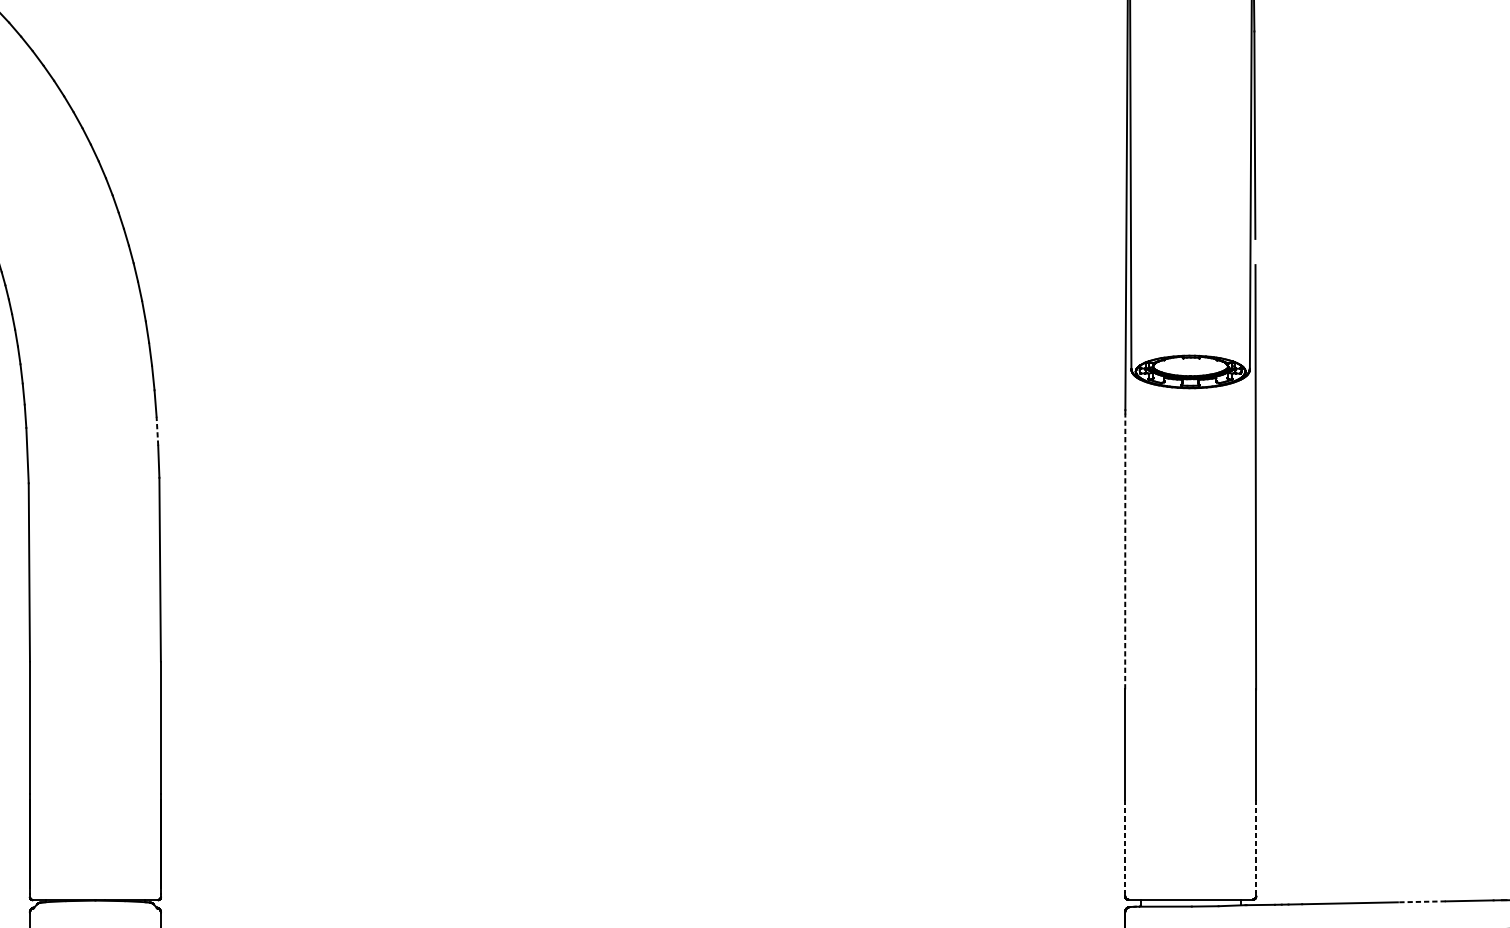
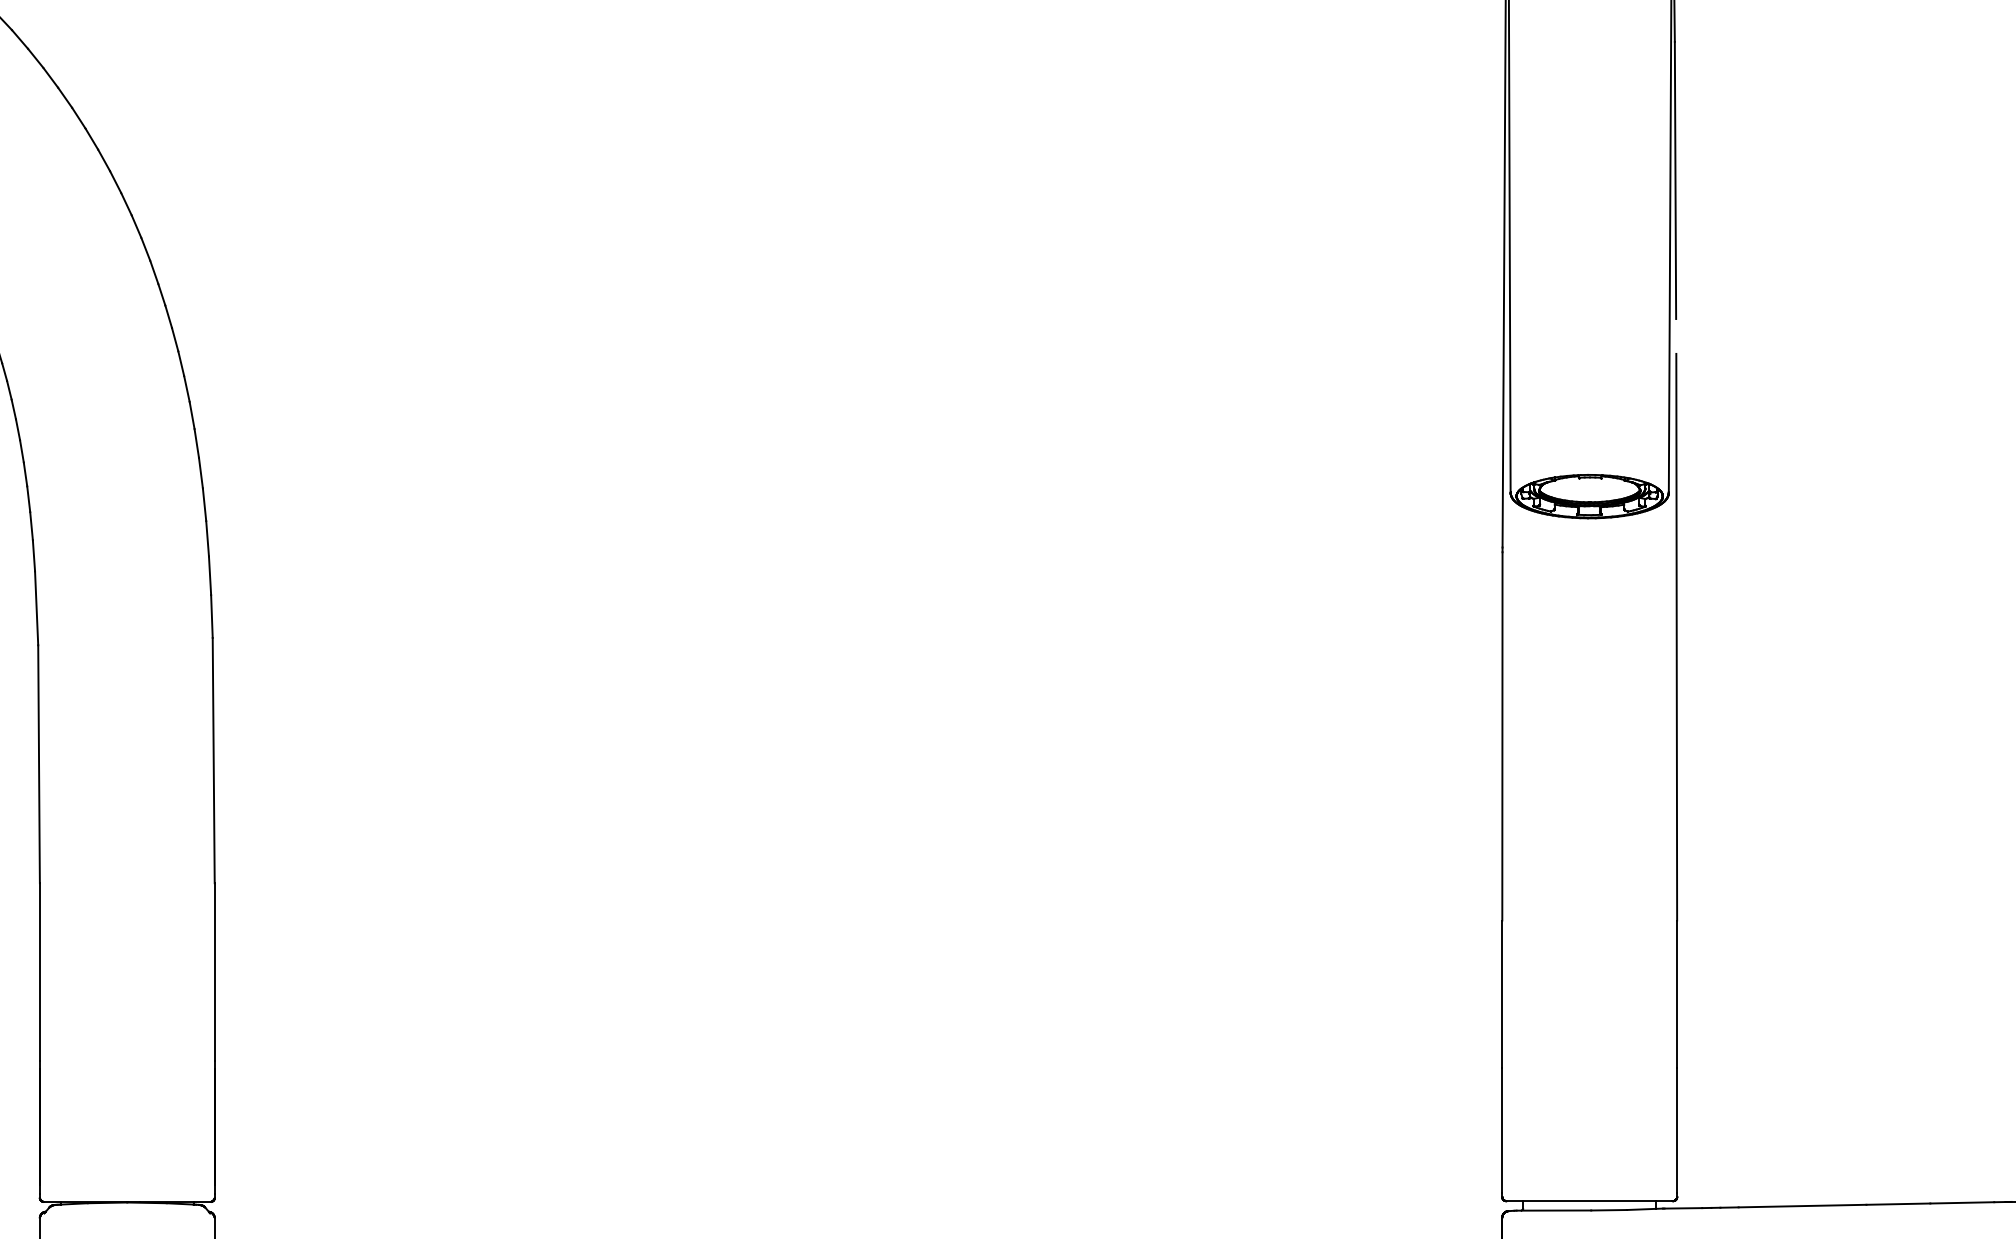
line: (157, 431) -> (210, 575), dashed -> solid
line: (1125, 550) -> (1502, 735), dashed -> solid
line: (1125, 846) -> (1502, 1130), dashed -> solid
line: (1256, 846) -> (1677, 1130), dashed -> solid
line: (1421, 902) -> (1898, 1204), dashed -> solid

